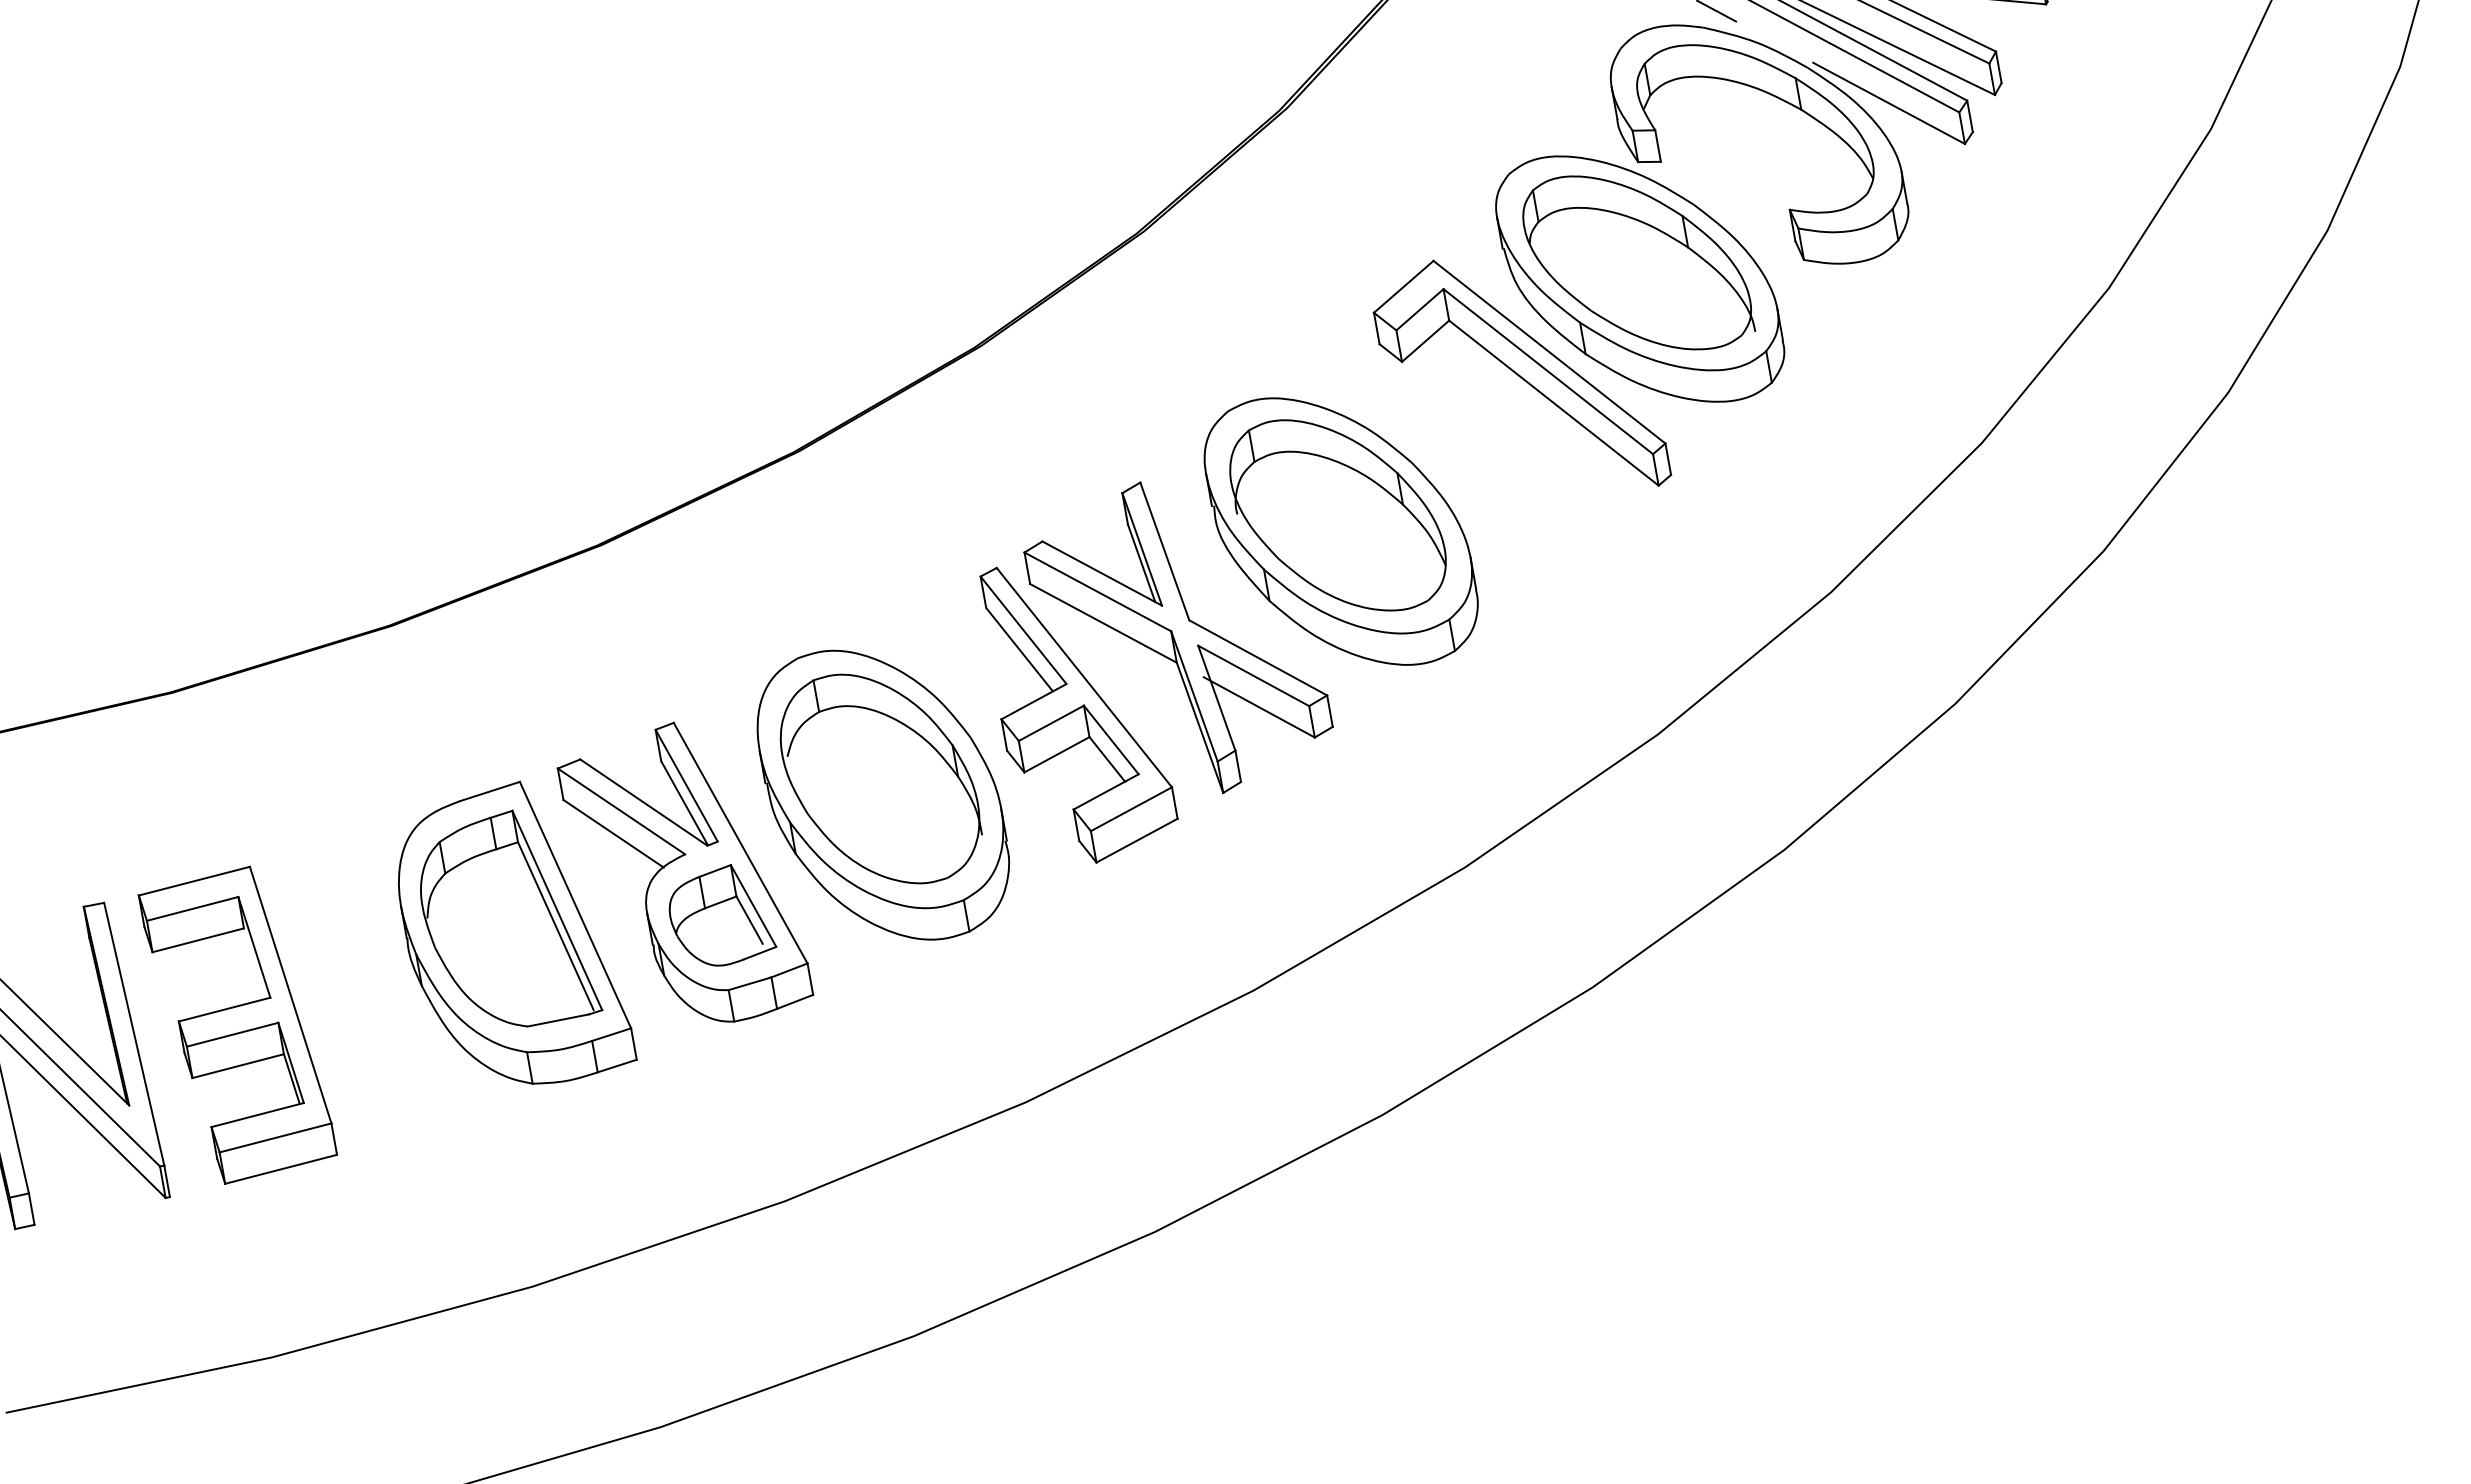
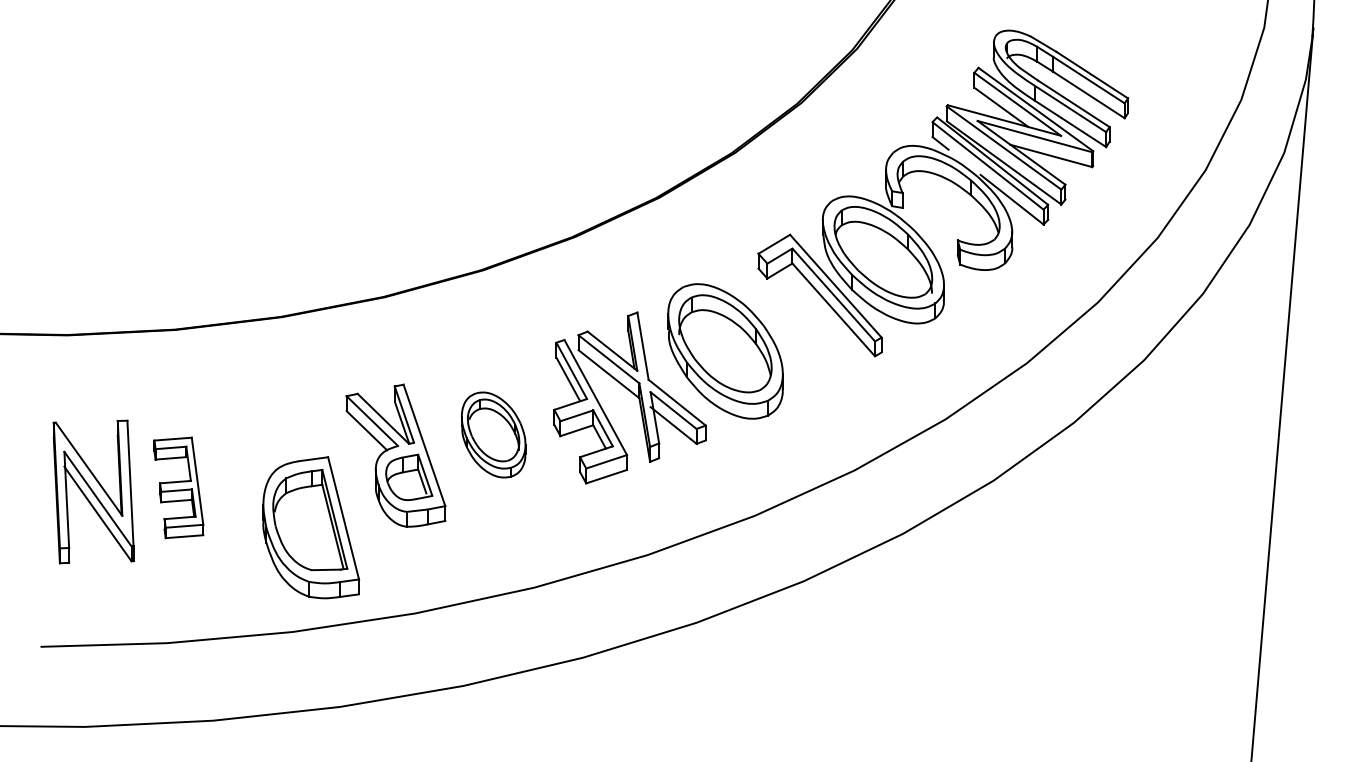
part: (882, 794) -> (493, 434), size x0.6
part: (509, 936) -> (310, 527), moved
part: (237, 1024) -> (178, 487), size x0.7

